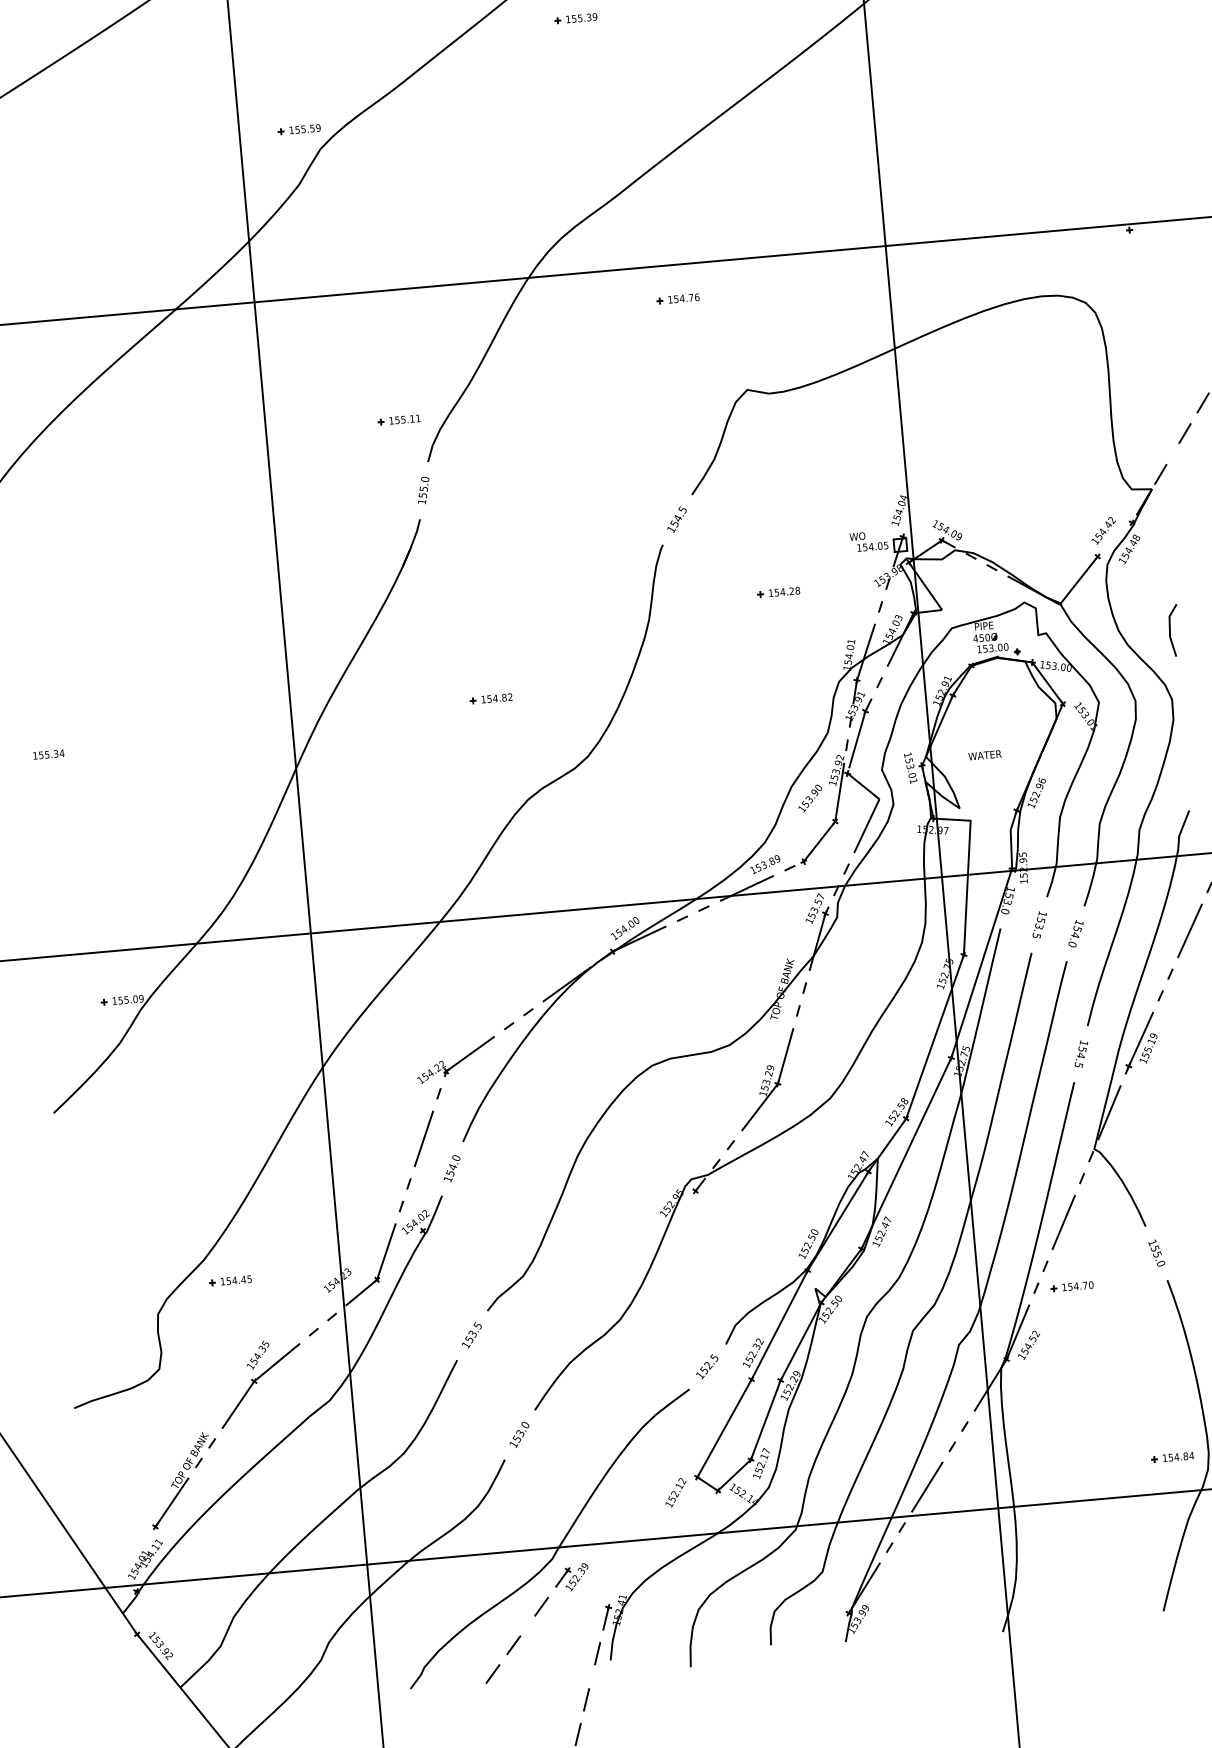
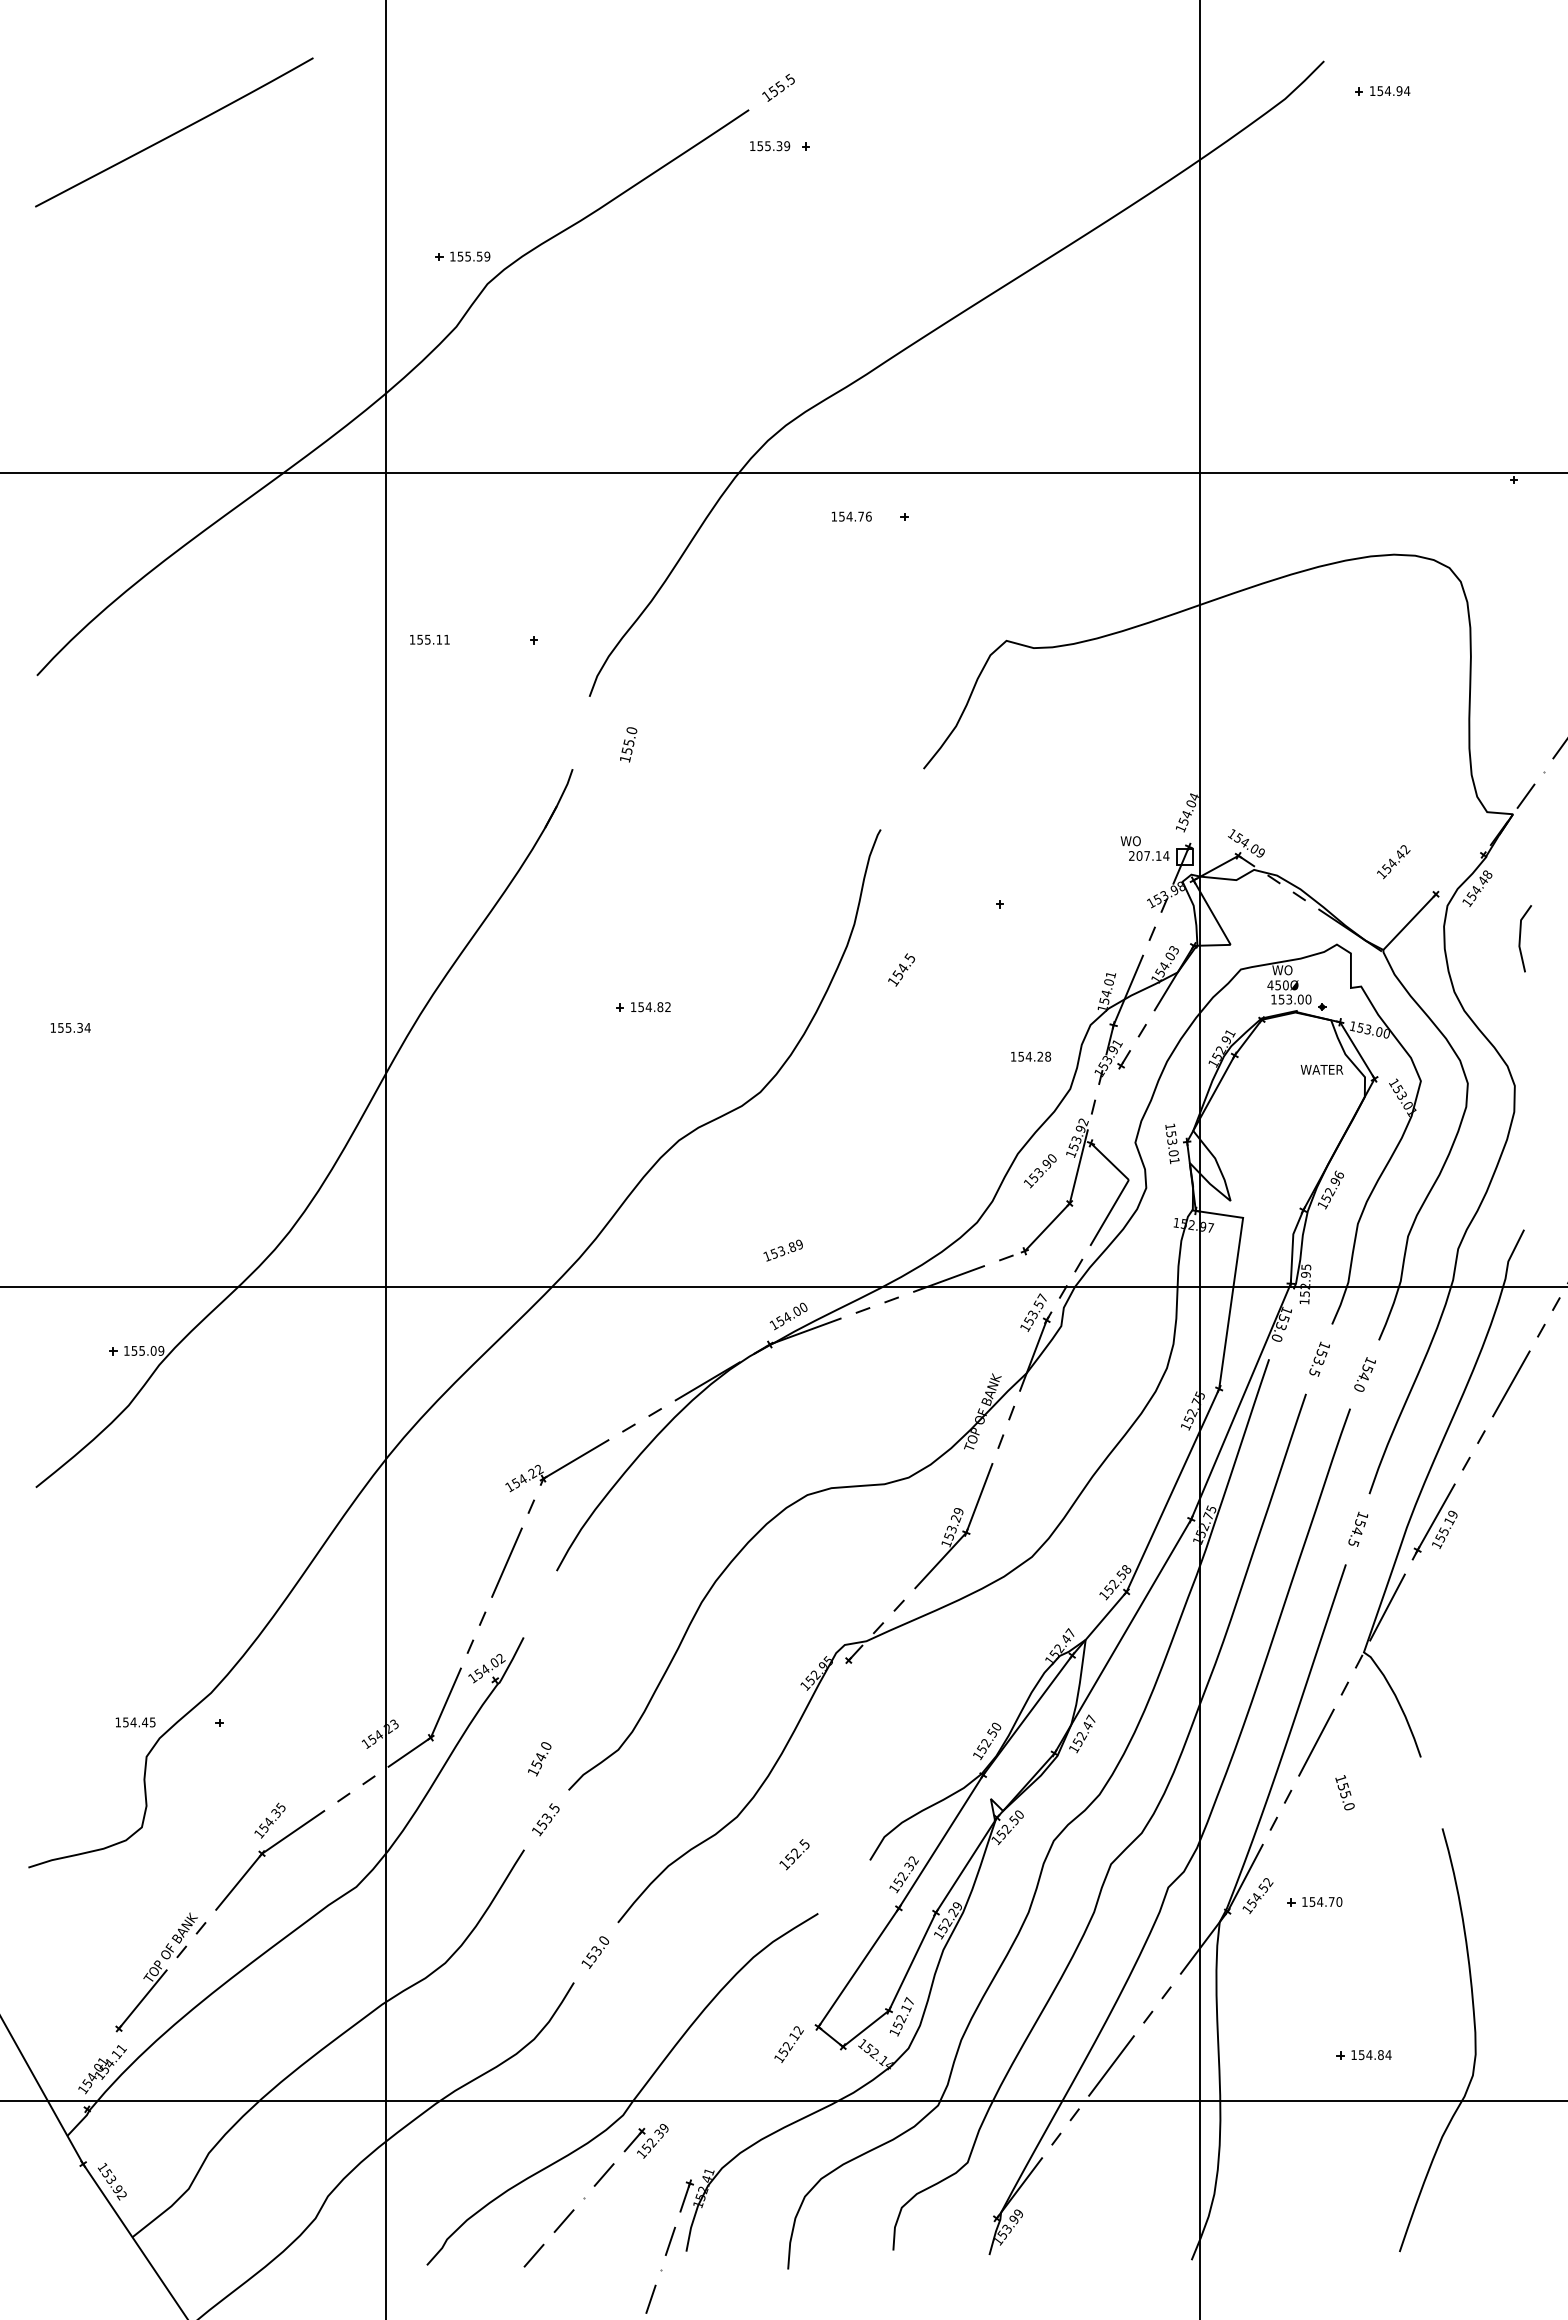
text: (582, 18) -> (770, 146), moved
text: (683, 298) -> (851, 516), moved
text: (404, 419) -> (429, 639), moved
text: (423, 490) -> (628, 744), moved
text: (676, 519) -> (901, 969), moved
text: (1103, 531) -> (1393, 862), moved
text: (873, 546) -> (1149, 855), 154.05 -> 207.14
text: (784, 591) -> (1030, 1056), moved
text: (984, 626) -> (1282, 970), PIPE -> WO
line: (1170, 630) -> (1520, 938), moved
line: (856, 742) -> (1106, 1104), removed
text: (984, 755) -> (1321, 1069), moved
text: (764, 864) -> (782, 1250), moved
text: (452, 1169) -> (539, 1759), moved
text: (1156, 1253) -> (1344, 1792), moved
text: (236, 1280) -> (135, 1722), moved
part: (1071, 1286) -> (1314, 1901), moved
text: (707, 1366) -> (794, 1854), moved
part: (1172, 1457) -> (1363, 2055), moved

